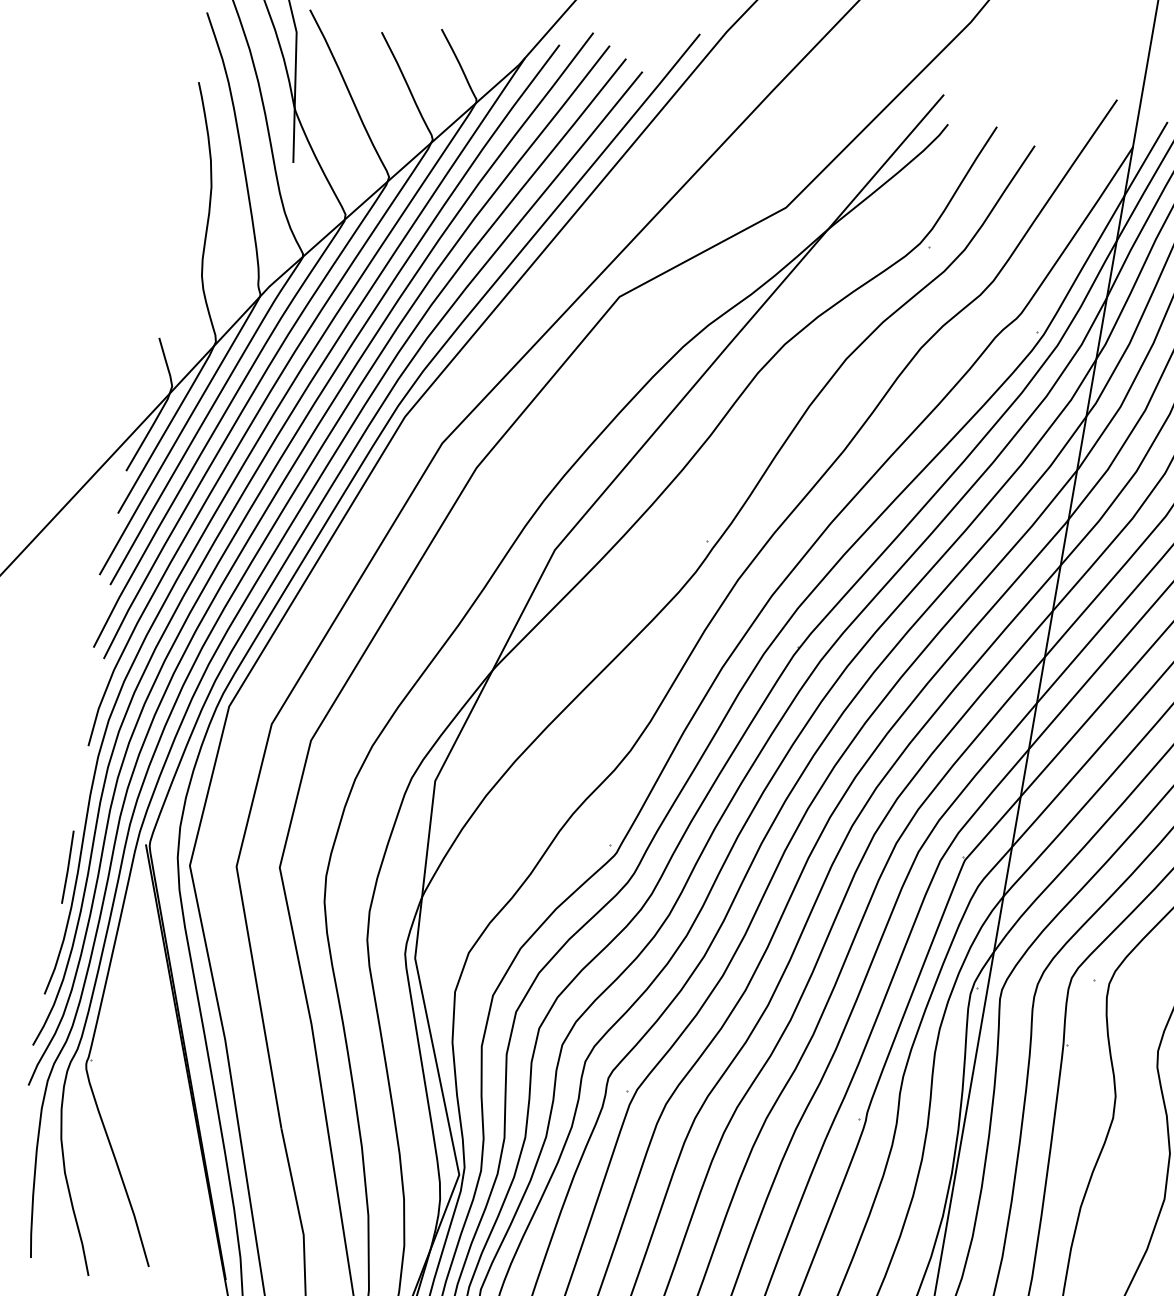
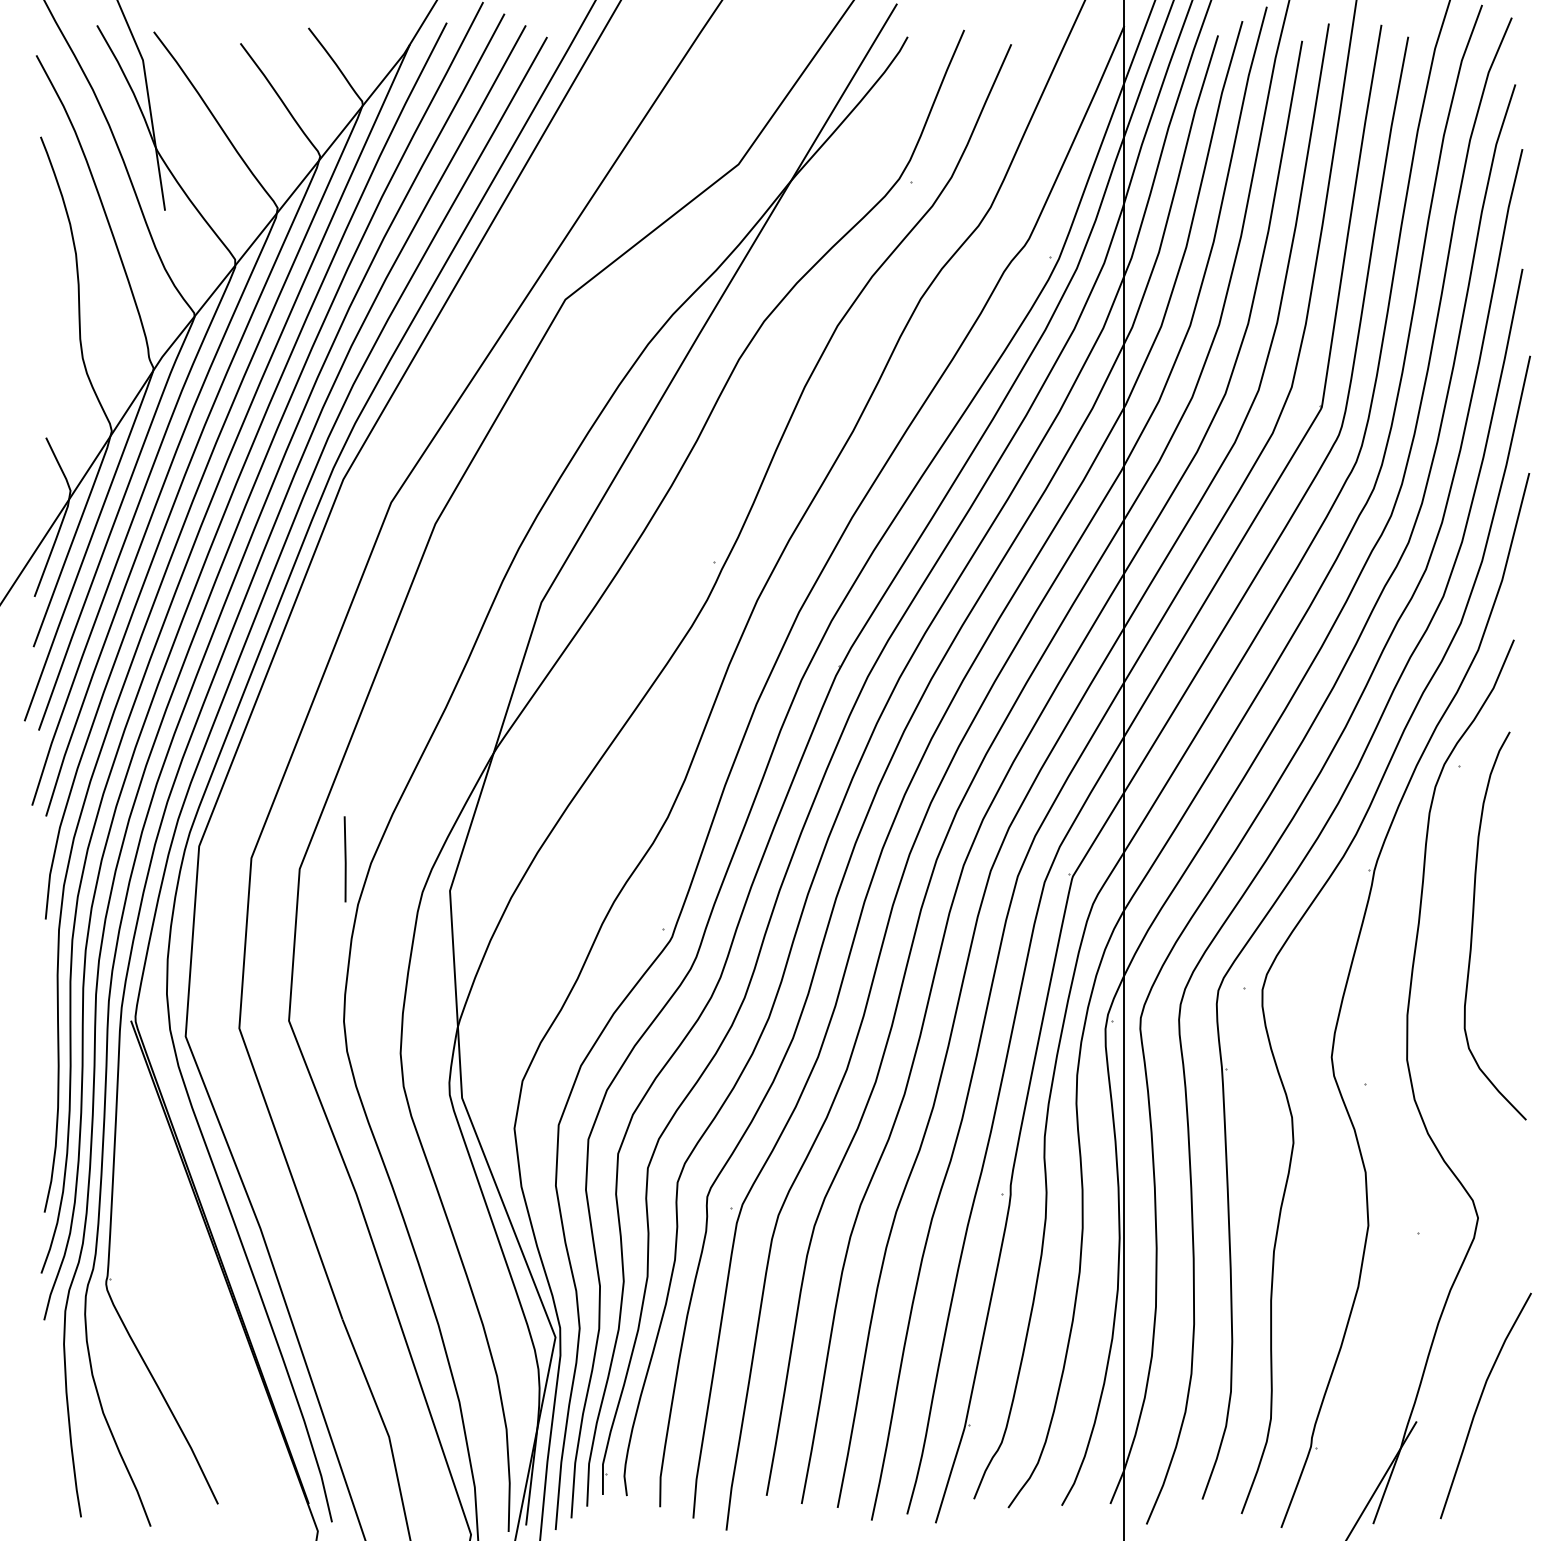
line: (67, 867) -> (344, 859), moved

